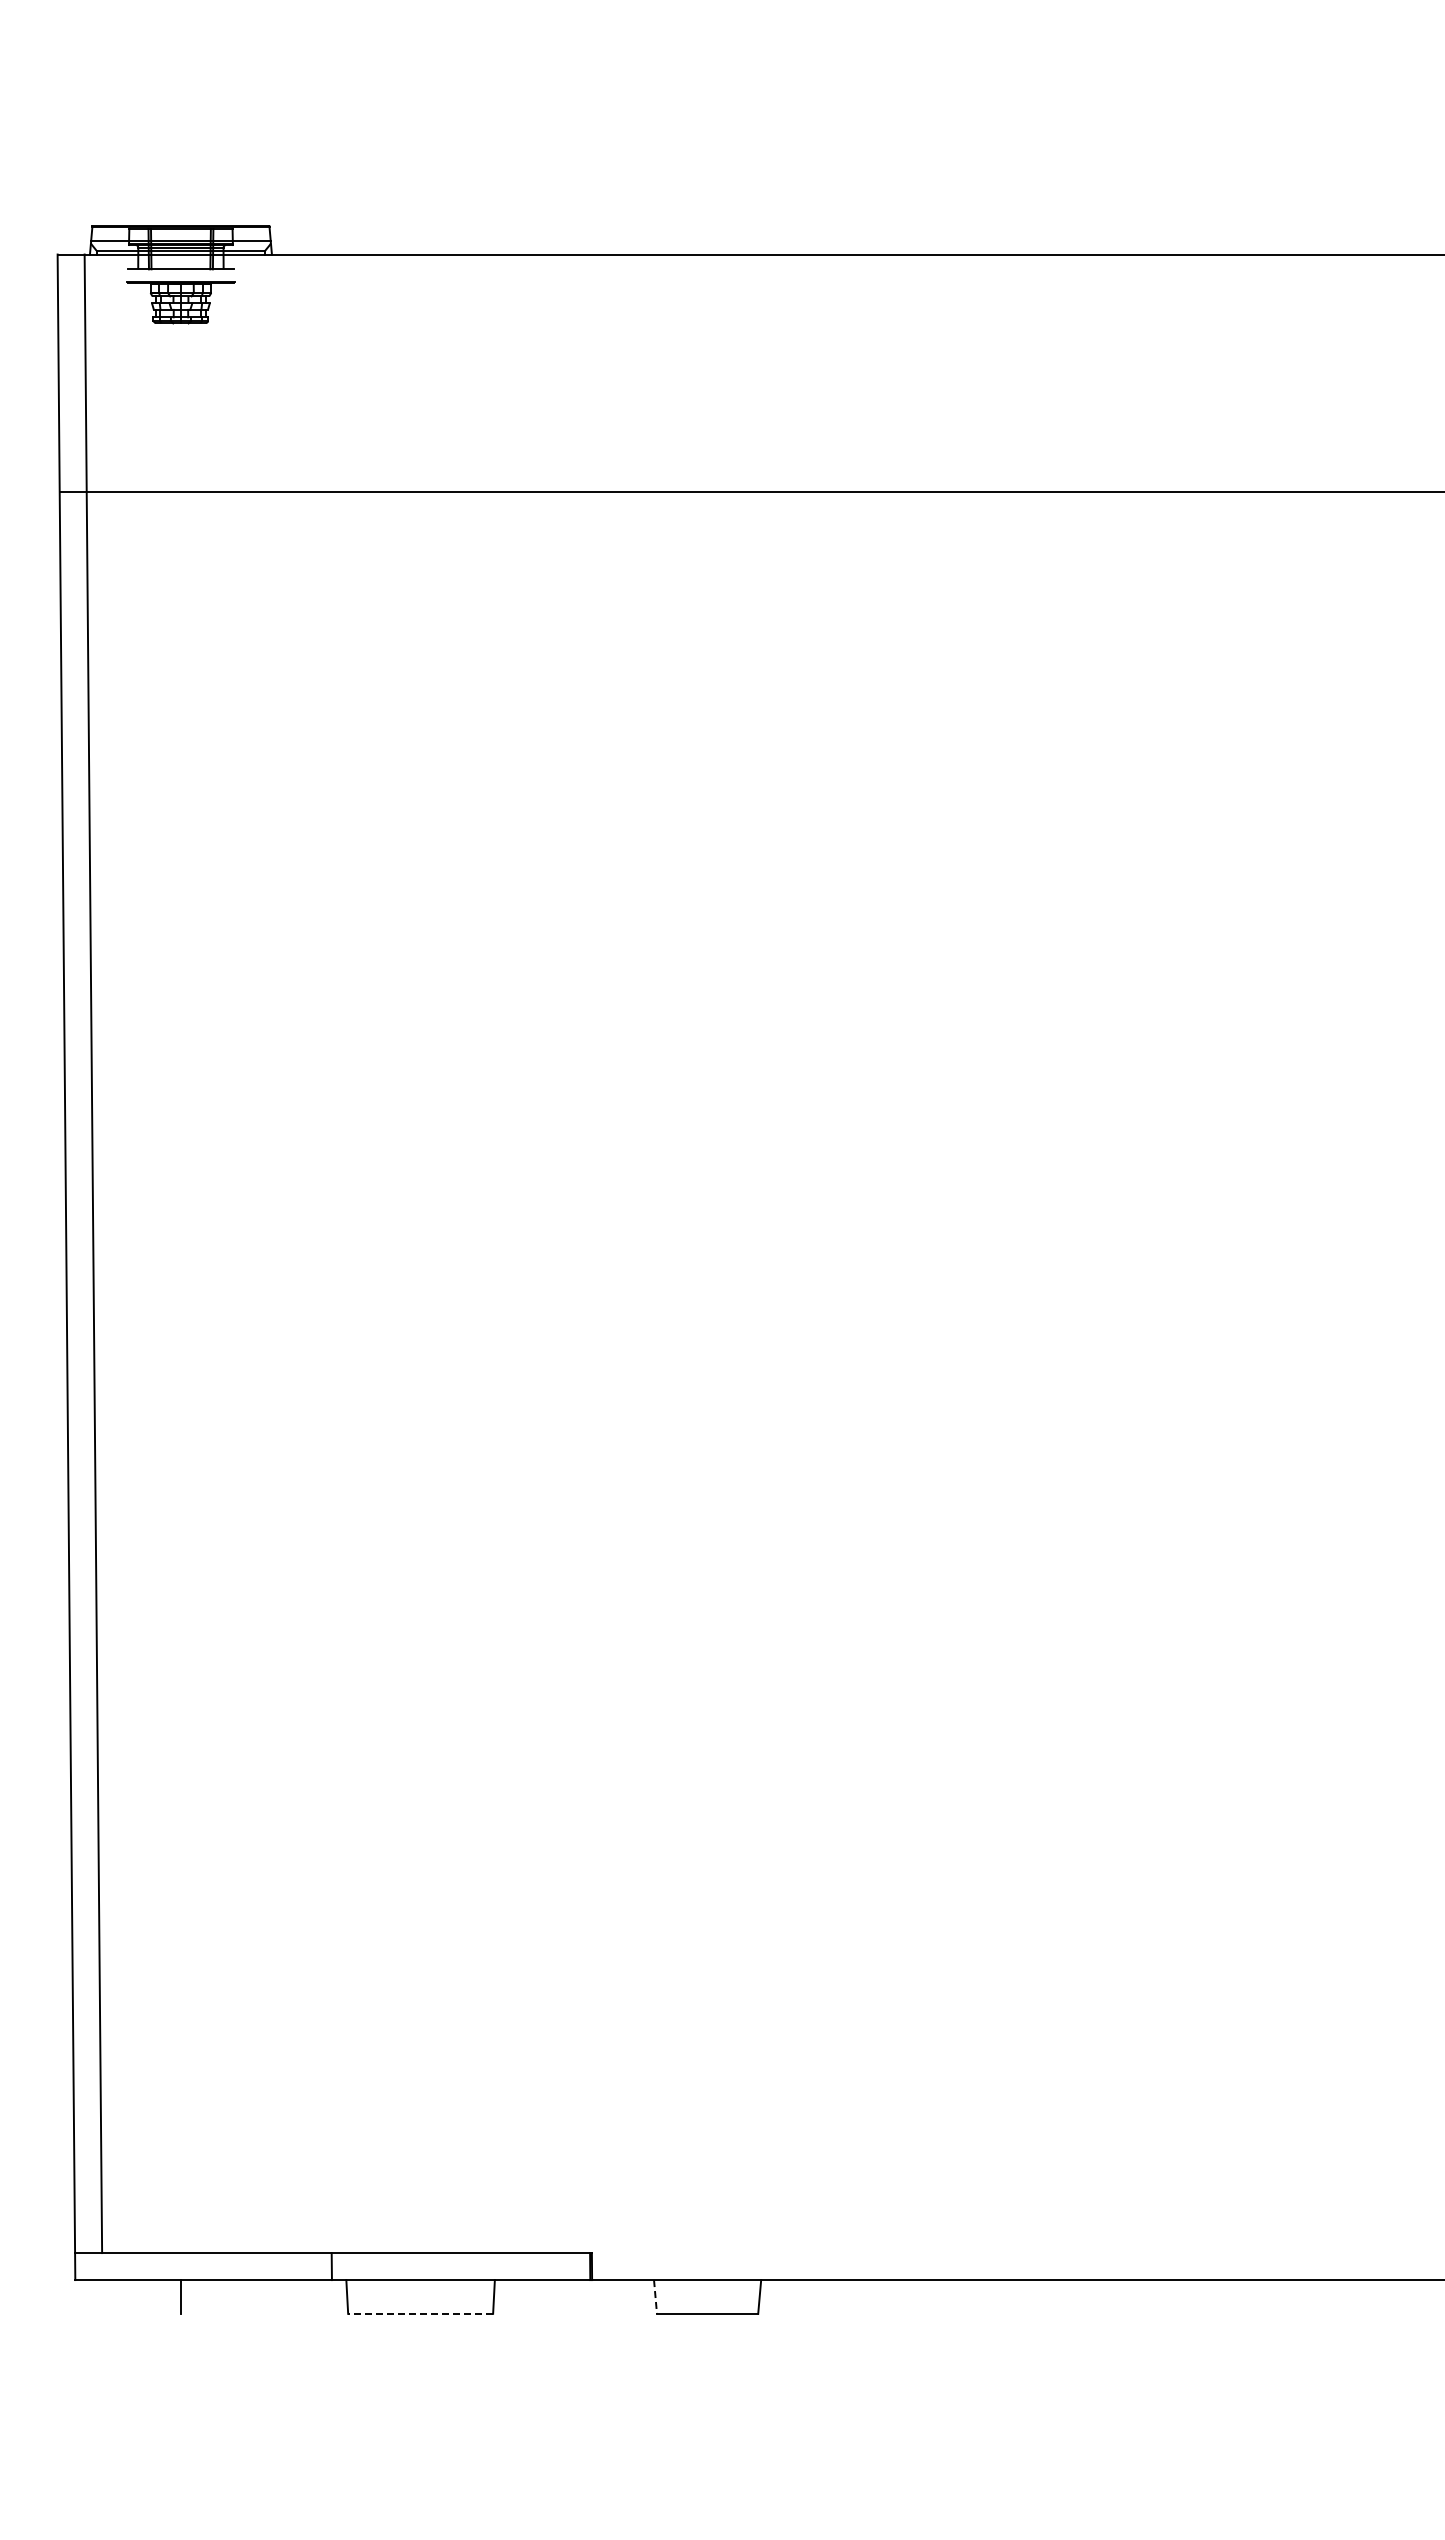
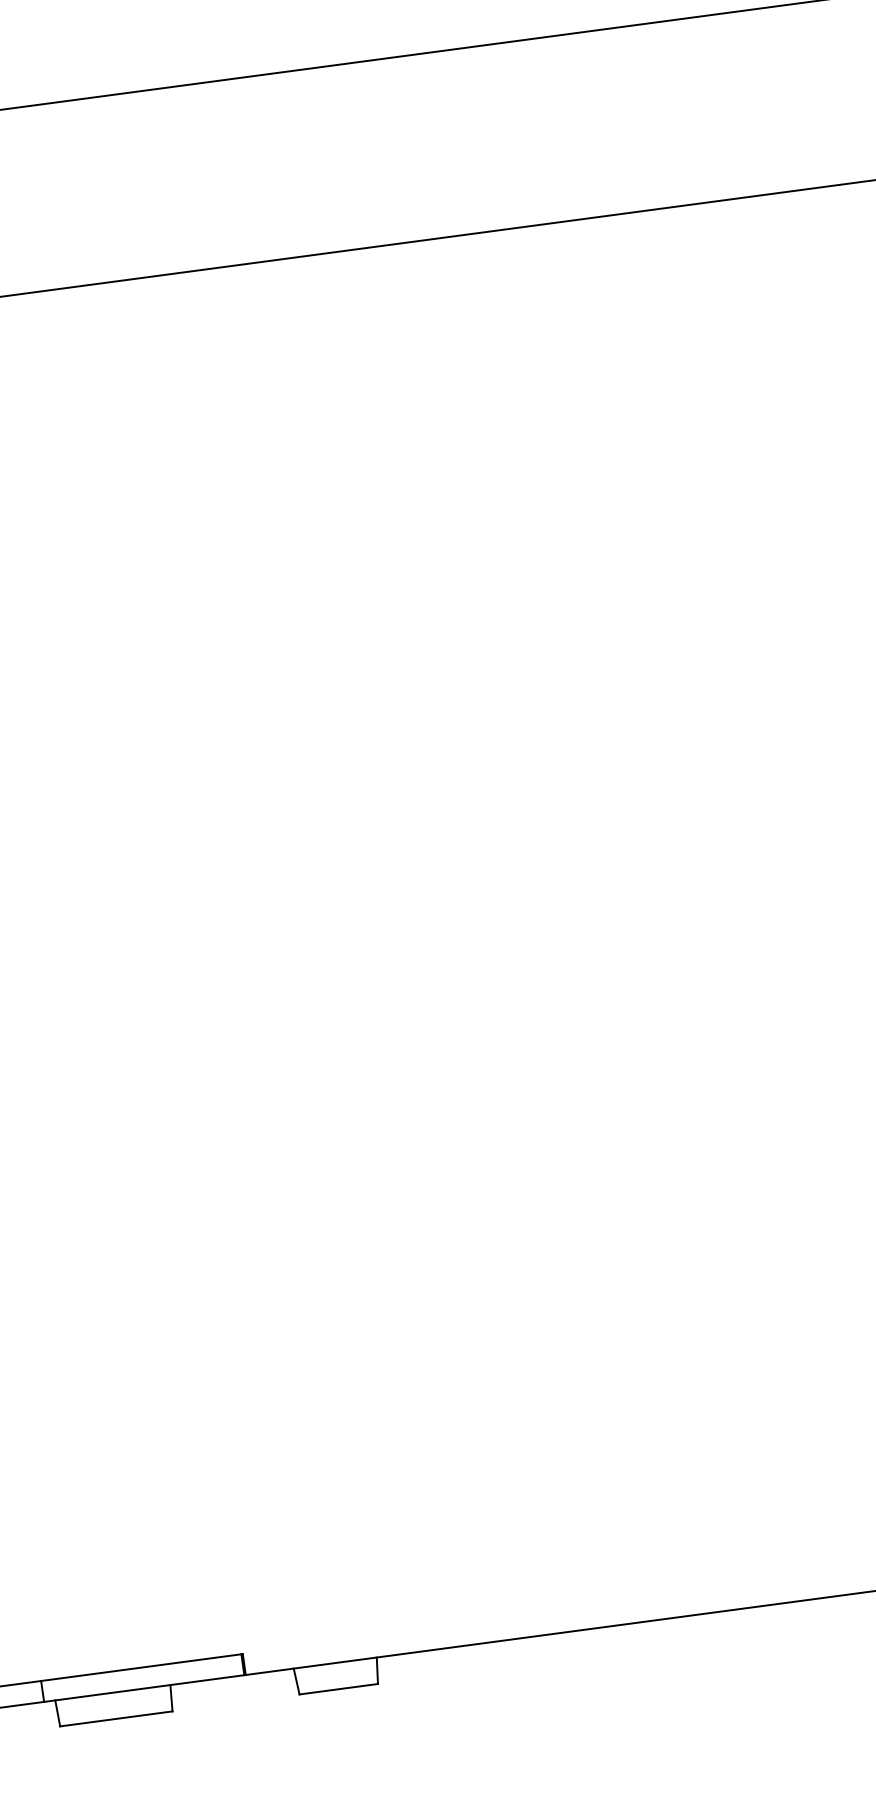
line: (655, 2296) -> (296, 1681), dashed -> solid
line: (420, 2313) -> (116, 1718), dashed -> solid

